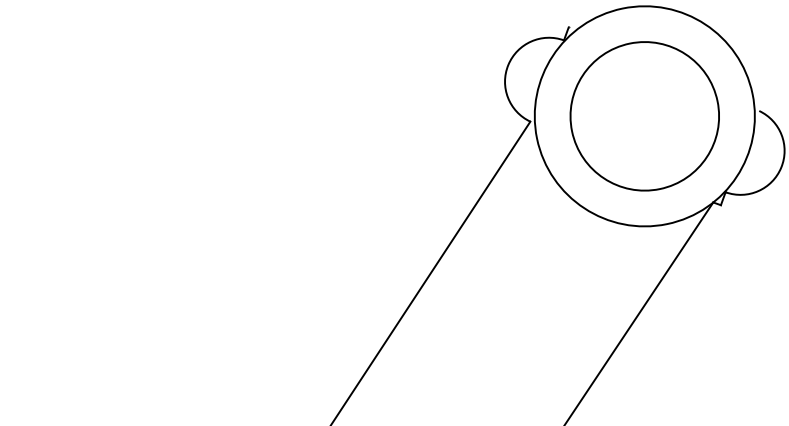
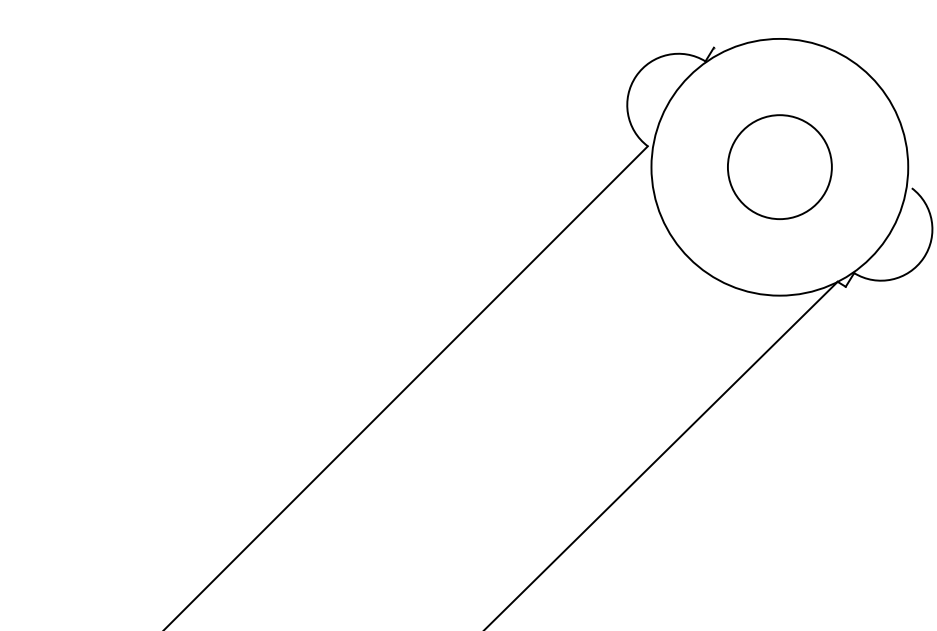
circle: (644, 115) -> (779, 166), size x0.6

